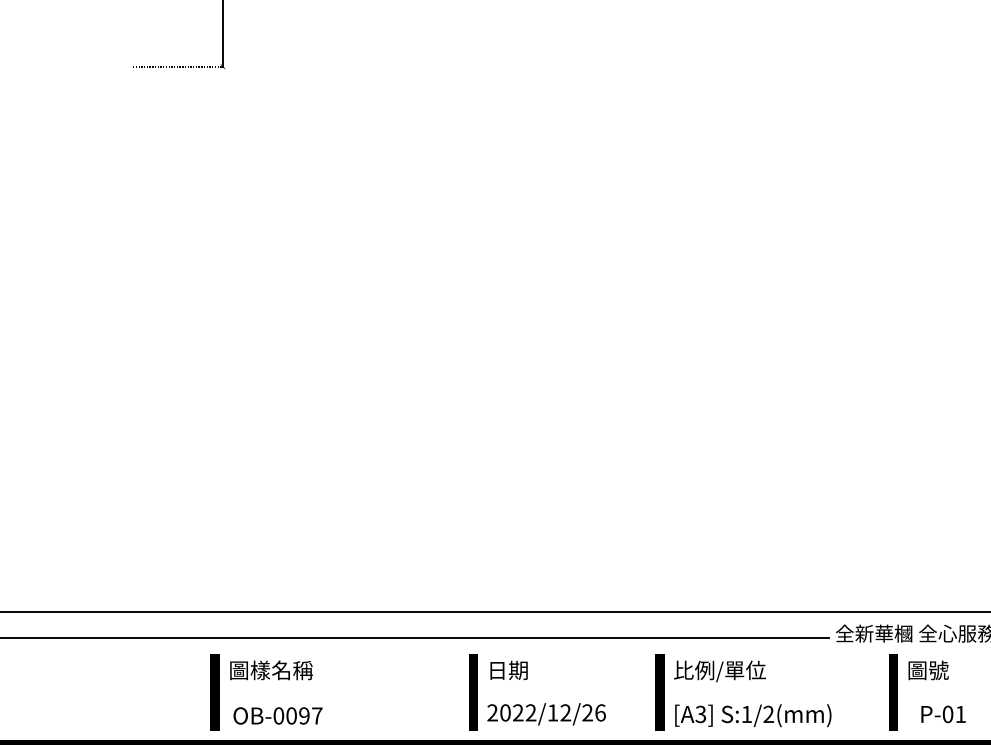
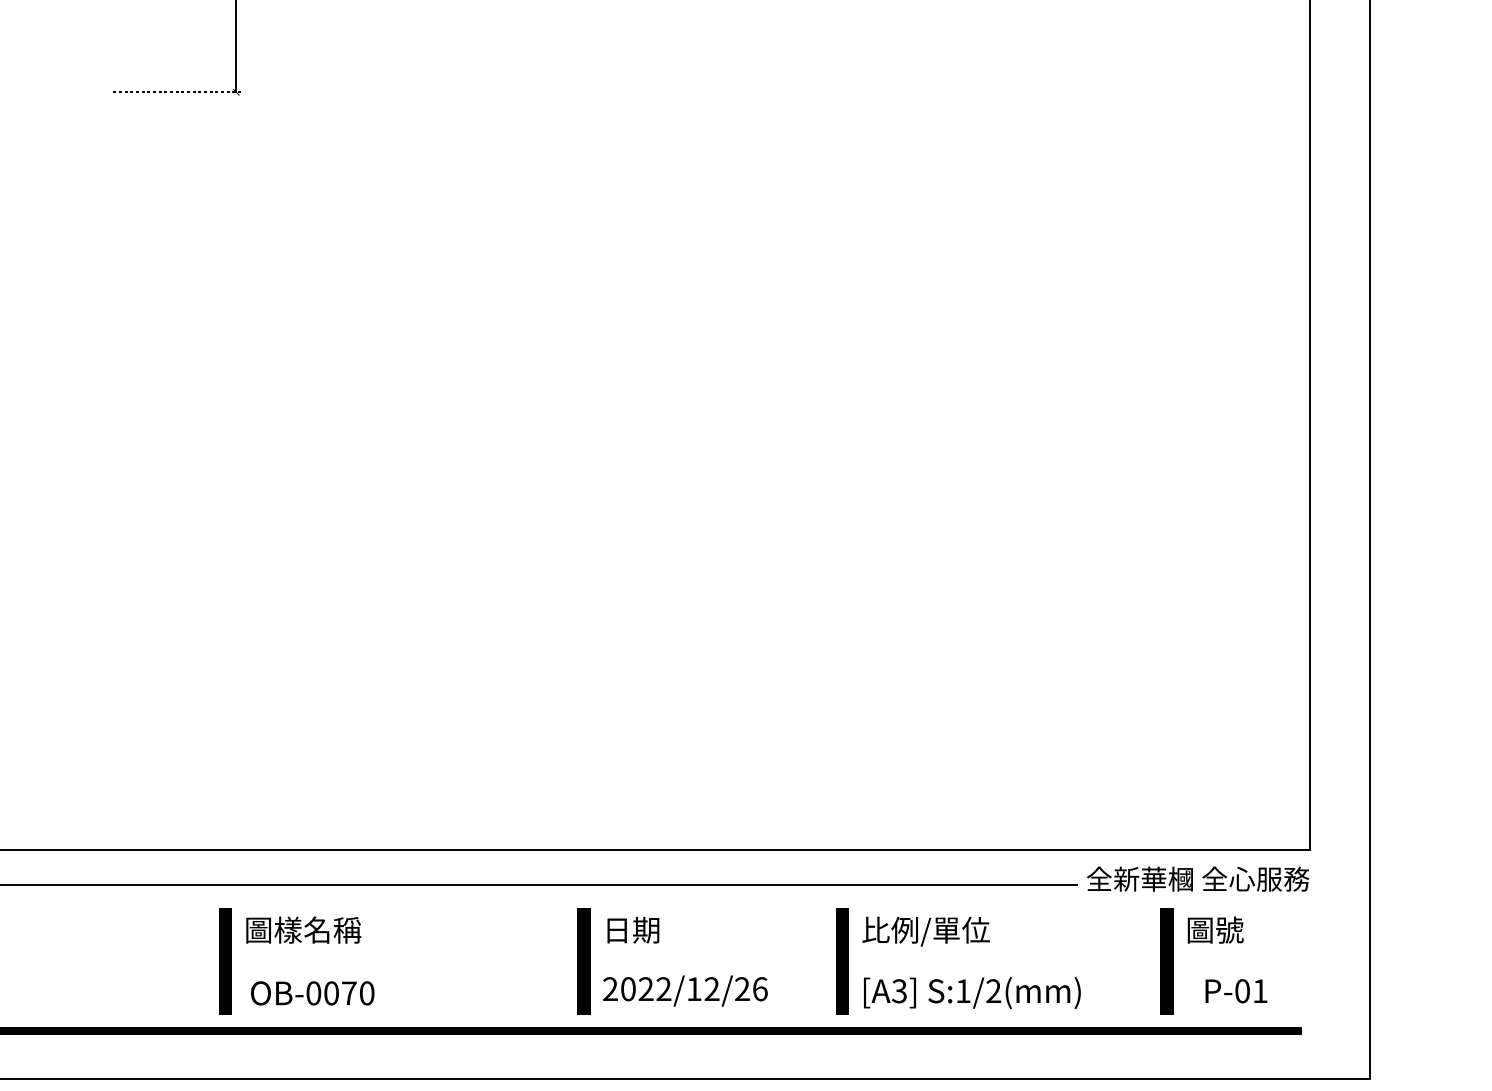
text: (311, 716) -> (358, 993), OB-0097 -> OB-0070

